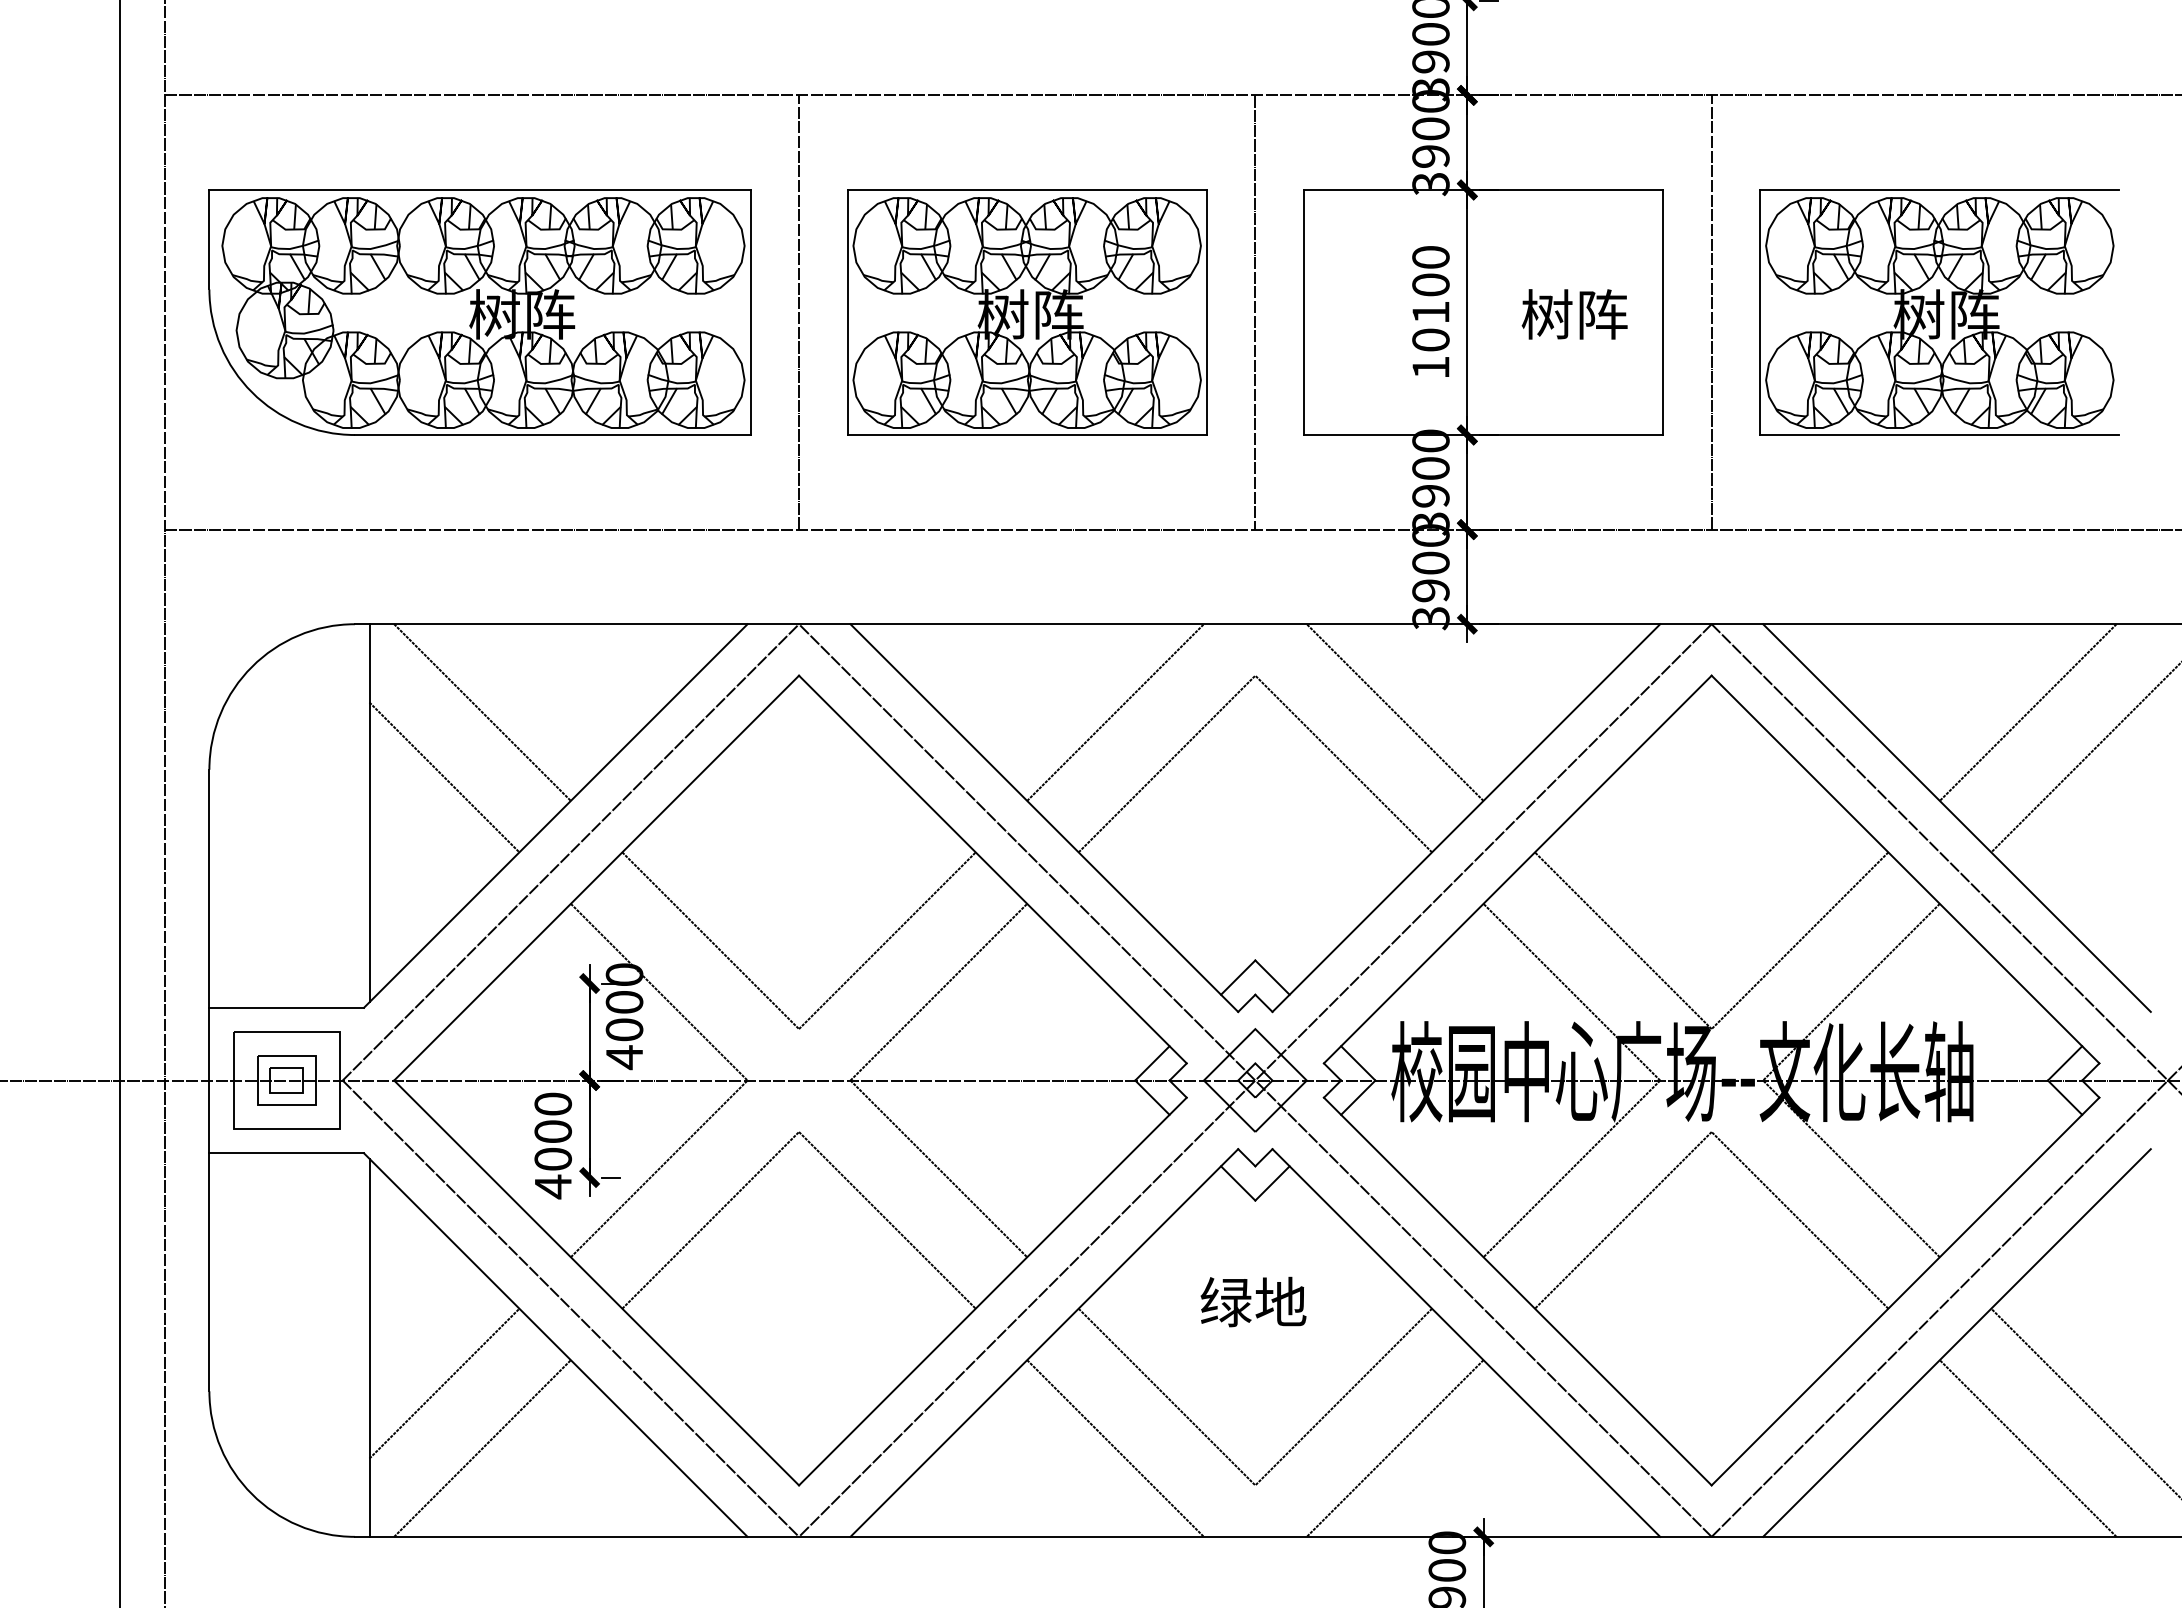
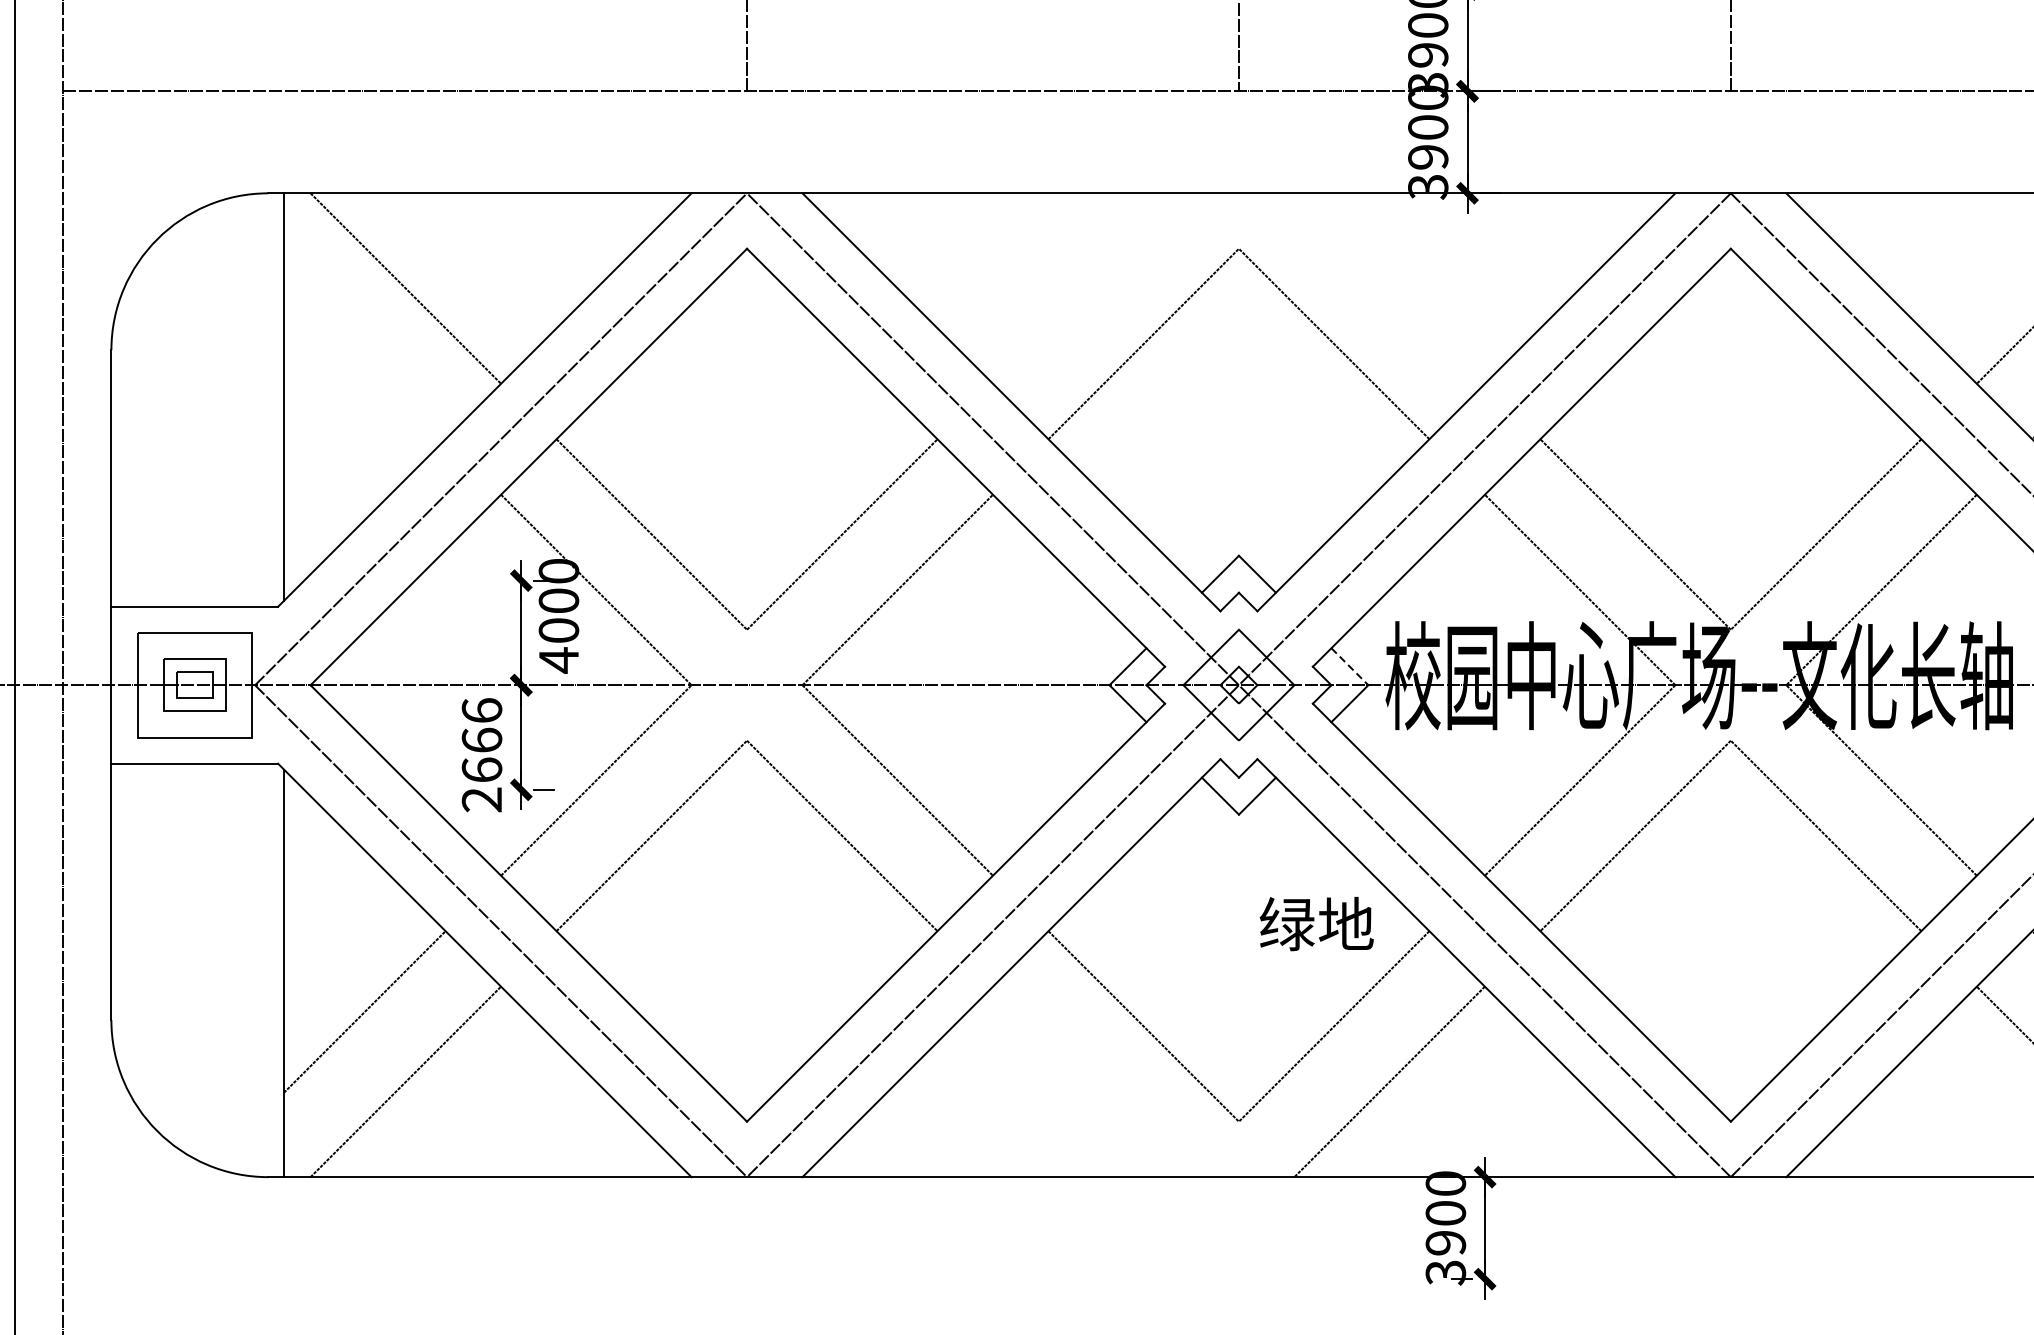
line: (1115, 712) -> (1088, 288), removed
line: (1394, 712) -> (1388, 288), removed
line: (444, 777) -> (364, 358), removed
line: (1358, 1063) -> (1350, 666), solid -> dashed
text: (552, 1145) -> (481, 755), 4000 -> 2666
text: (1253, 1301) -> (1316, 923), moved
line: (1115, 1448) -> (1088, 1081), removed

